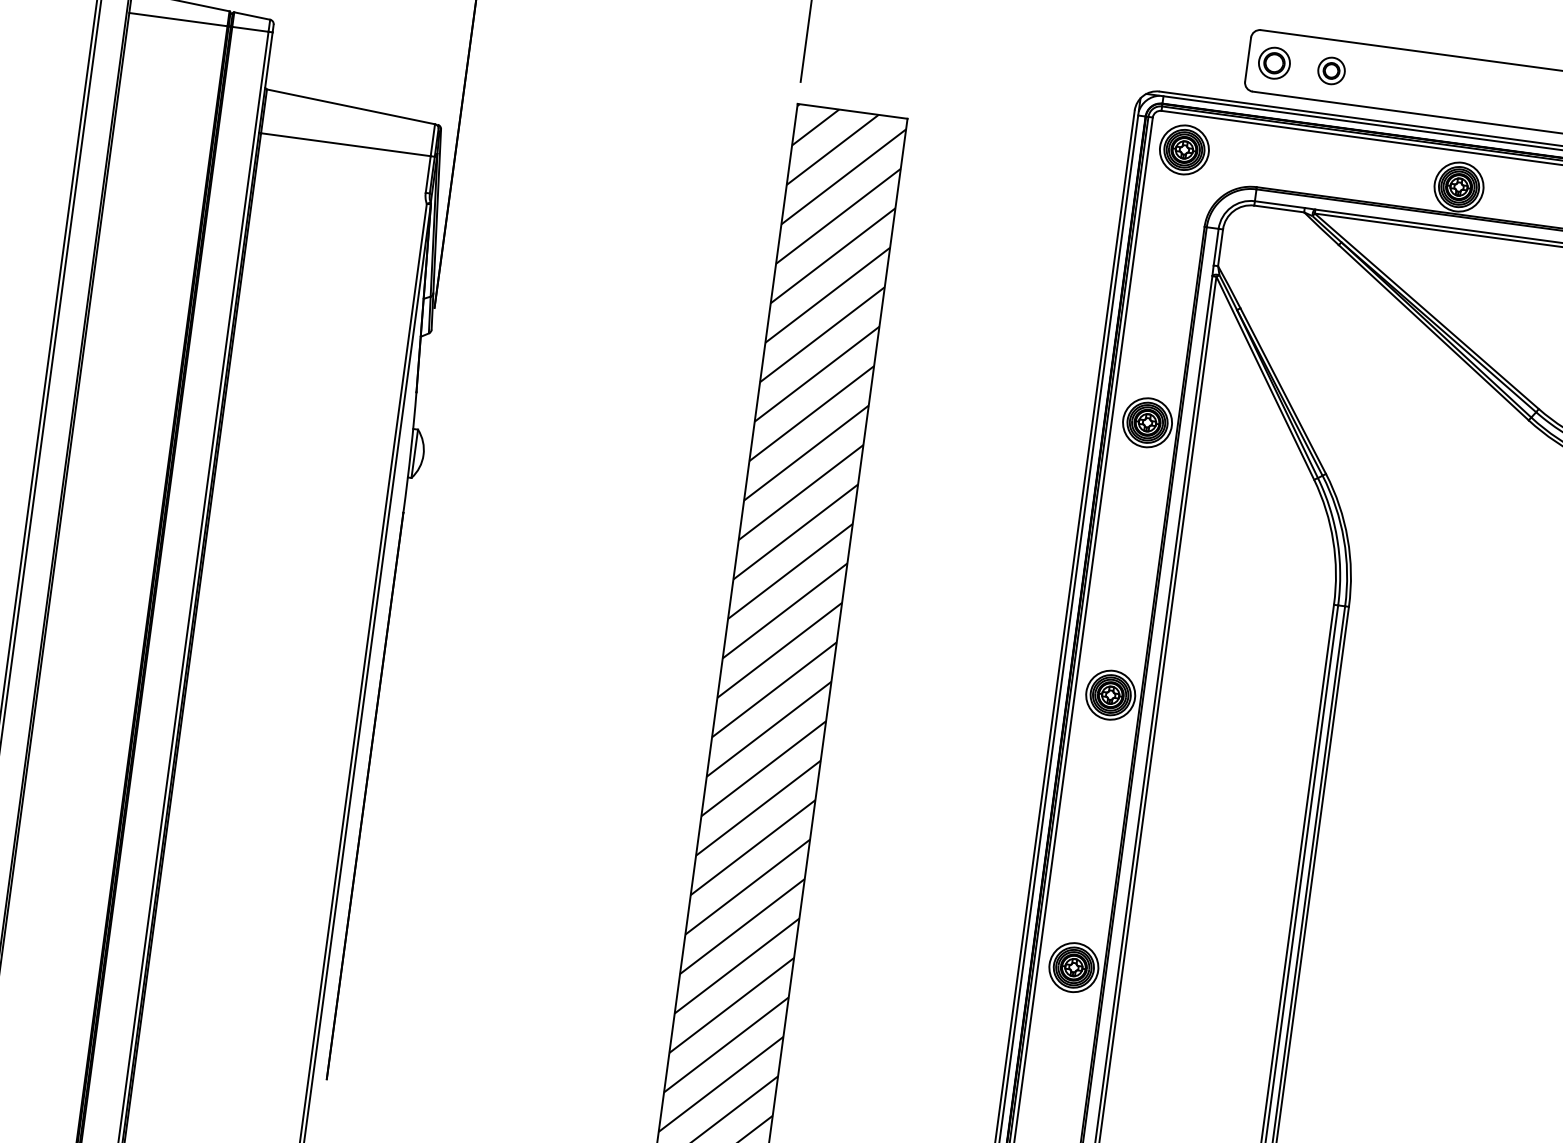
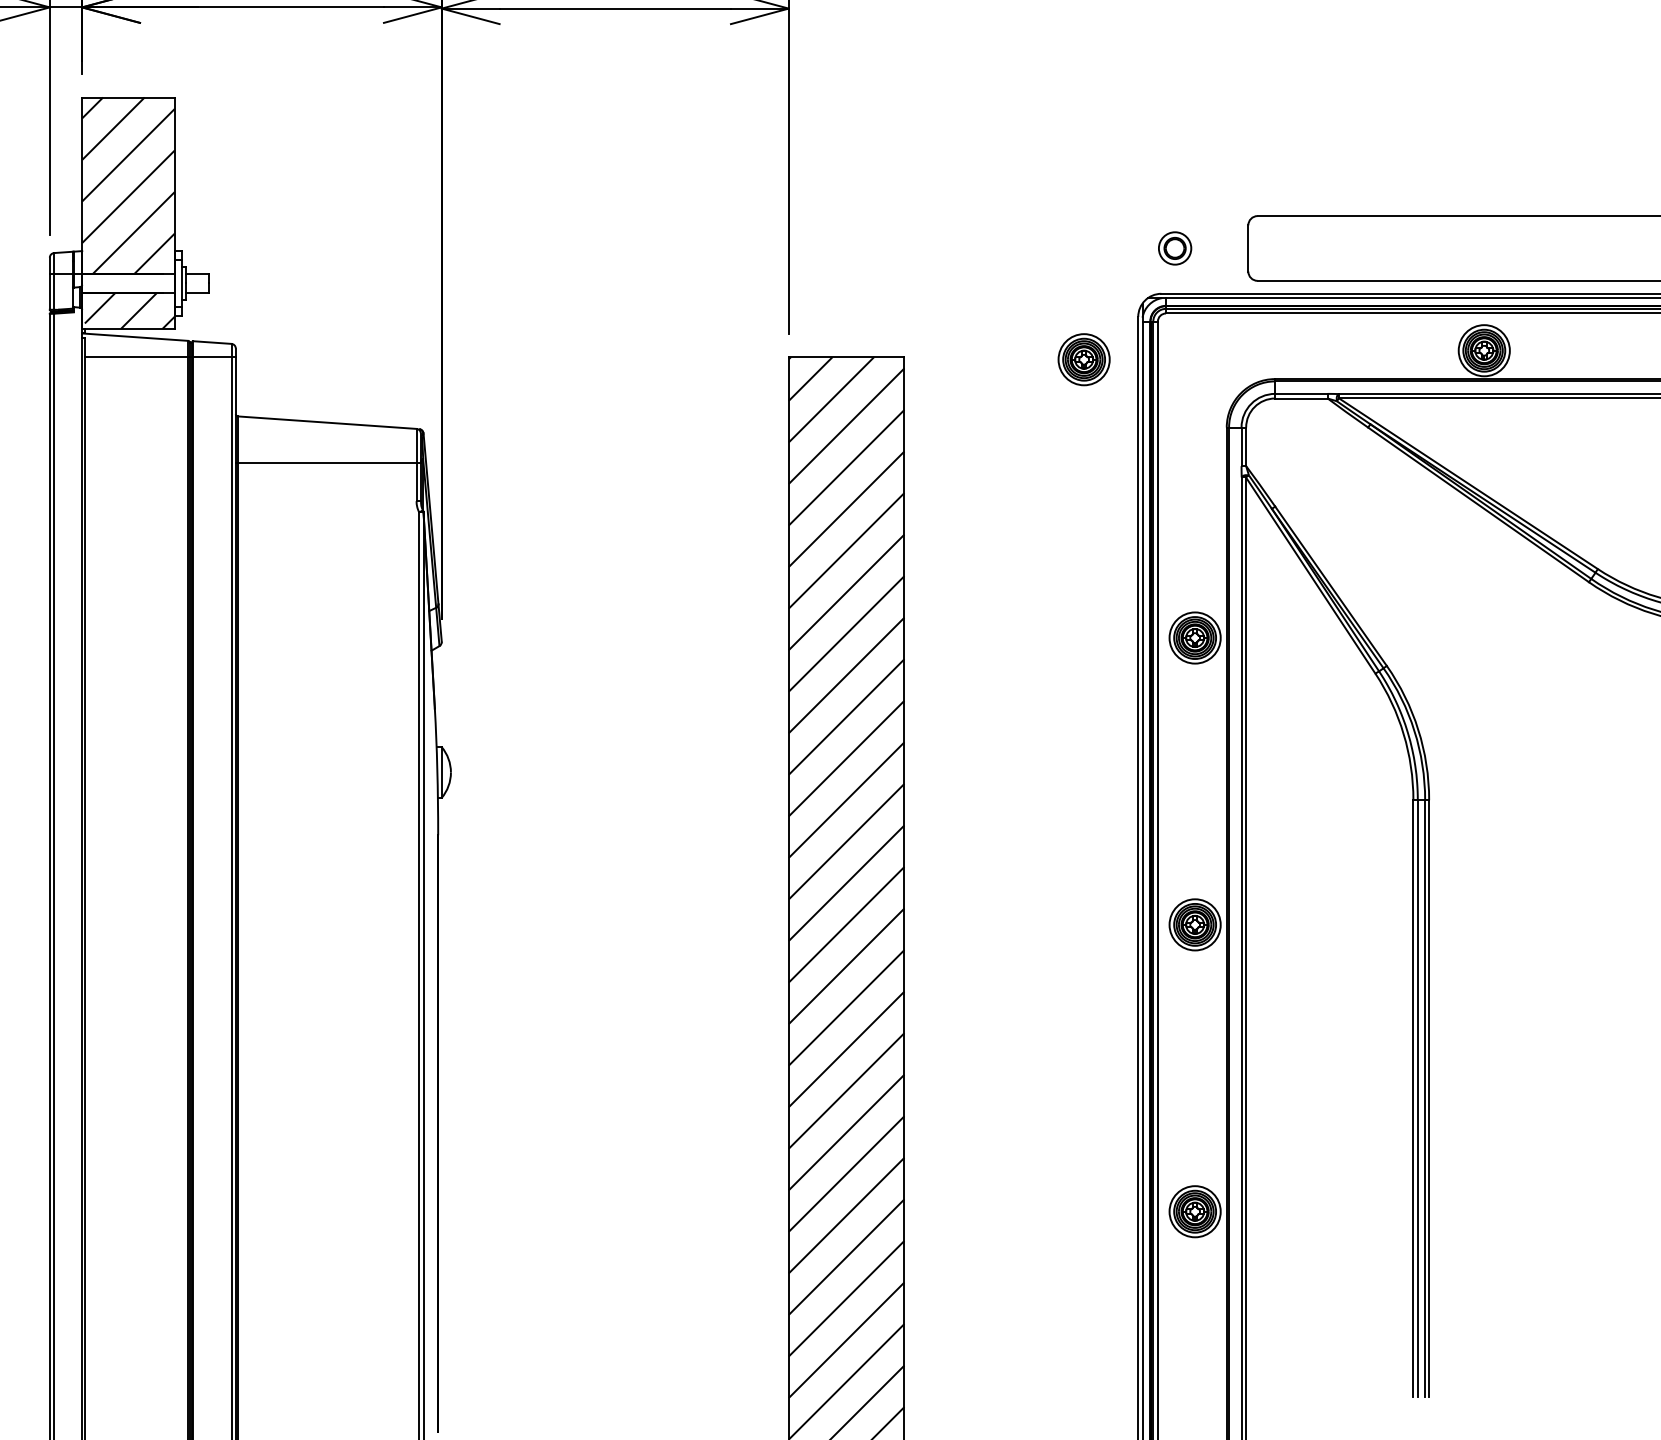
part: (1274, 63) -> (1175, 248), moved
part: (1330, 70) -> (1335, 248), removed
part: (1183, 149) -> (1083, 359), moved

